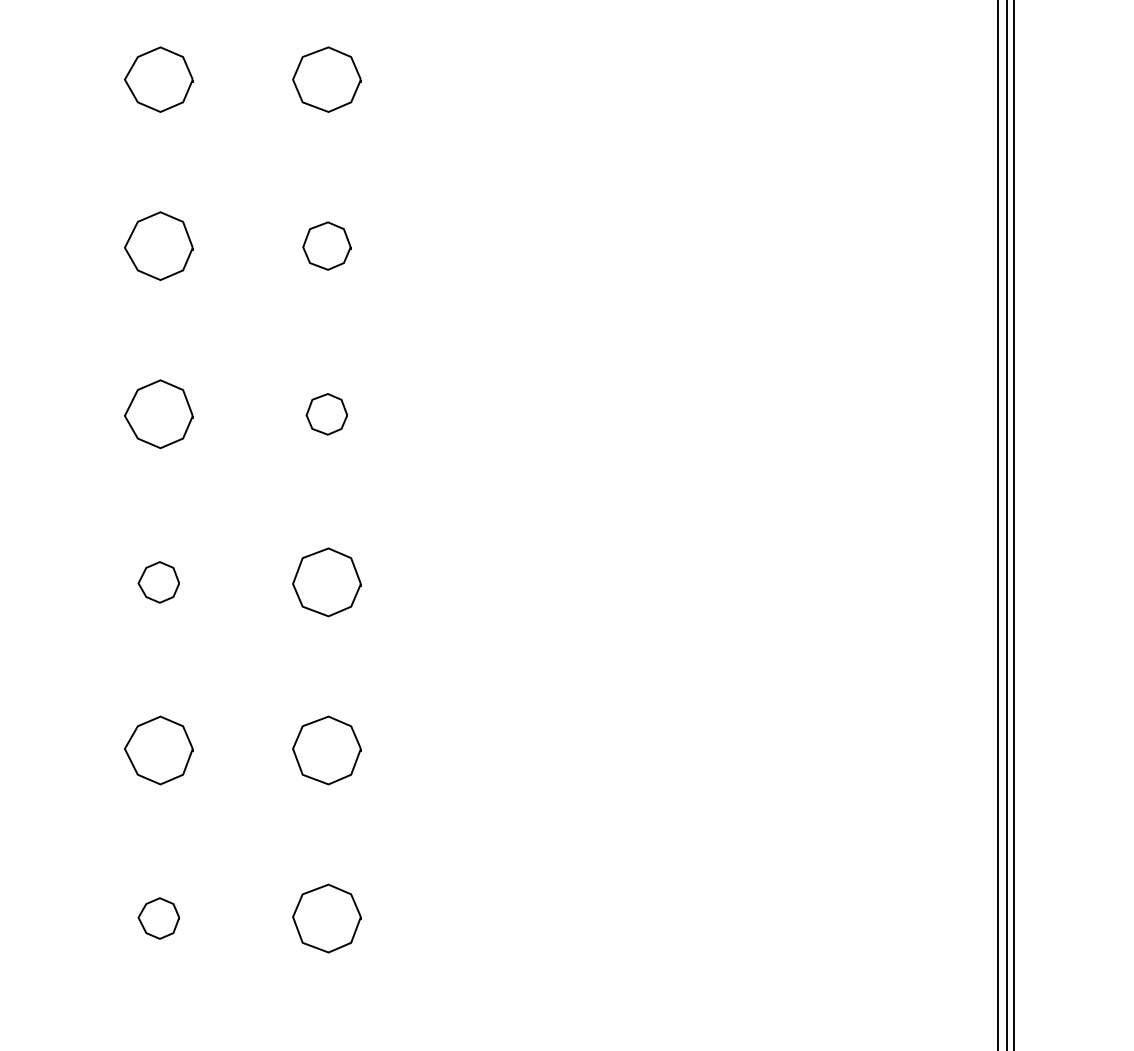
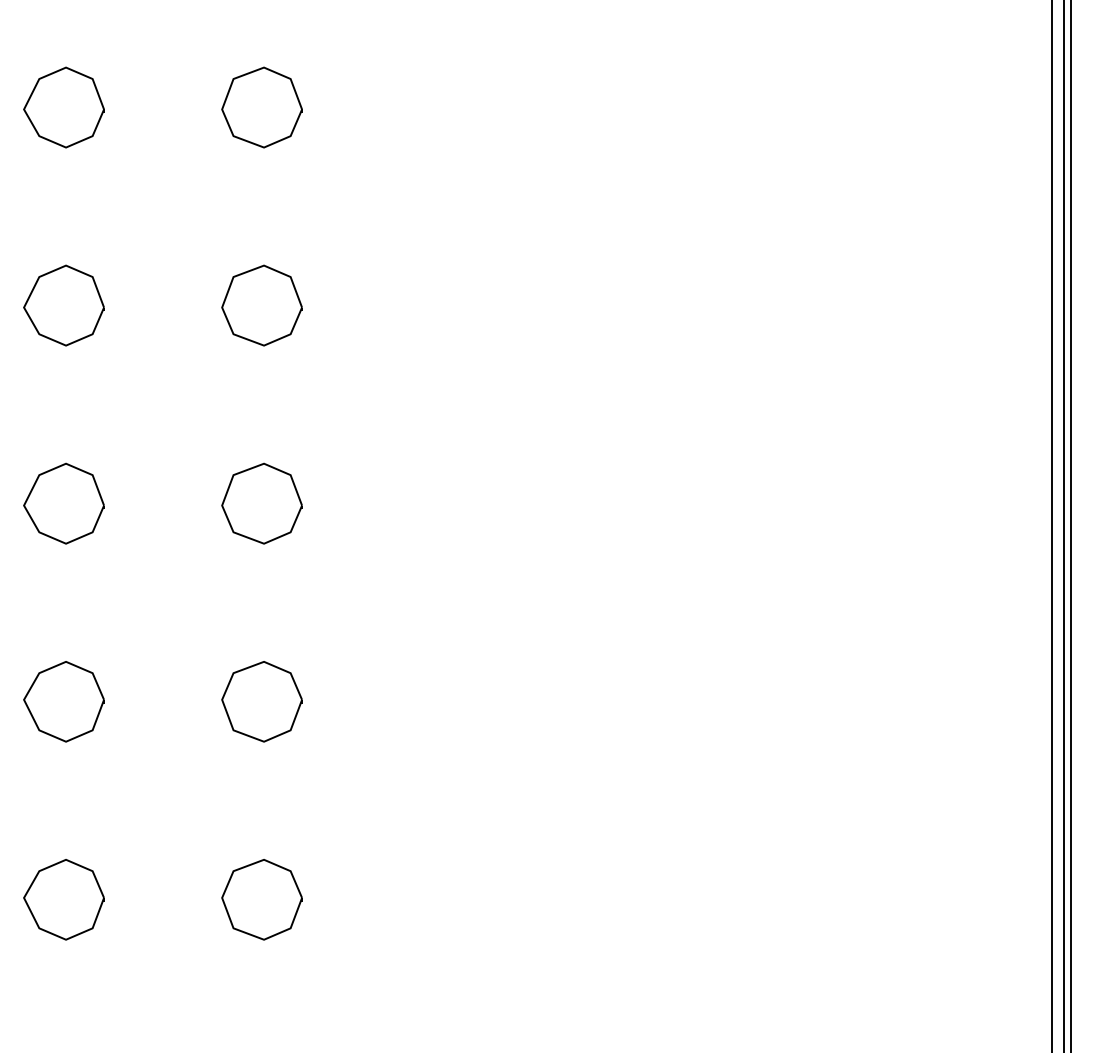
part: (326, 245) -> (261, 106), size x1.43
part: (326, 414) -> (261, 305), size x1.67
part: (158, 582) -> (63, 503), size x1.67
part: (158, 918) -> (63, 899), size x1.67

